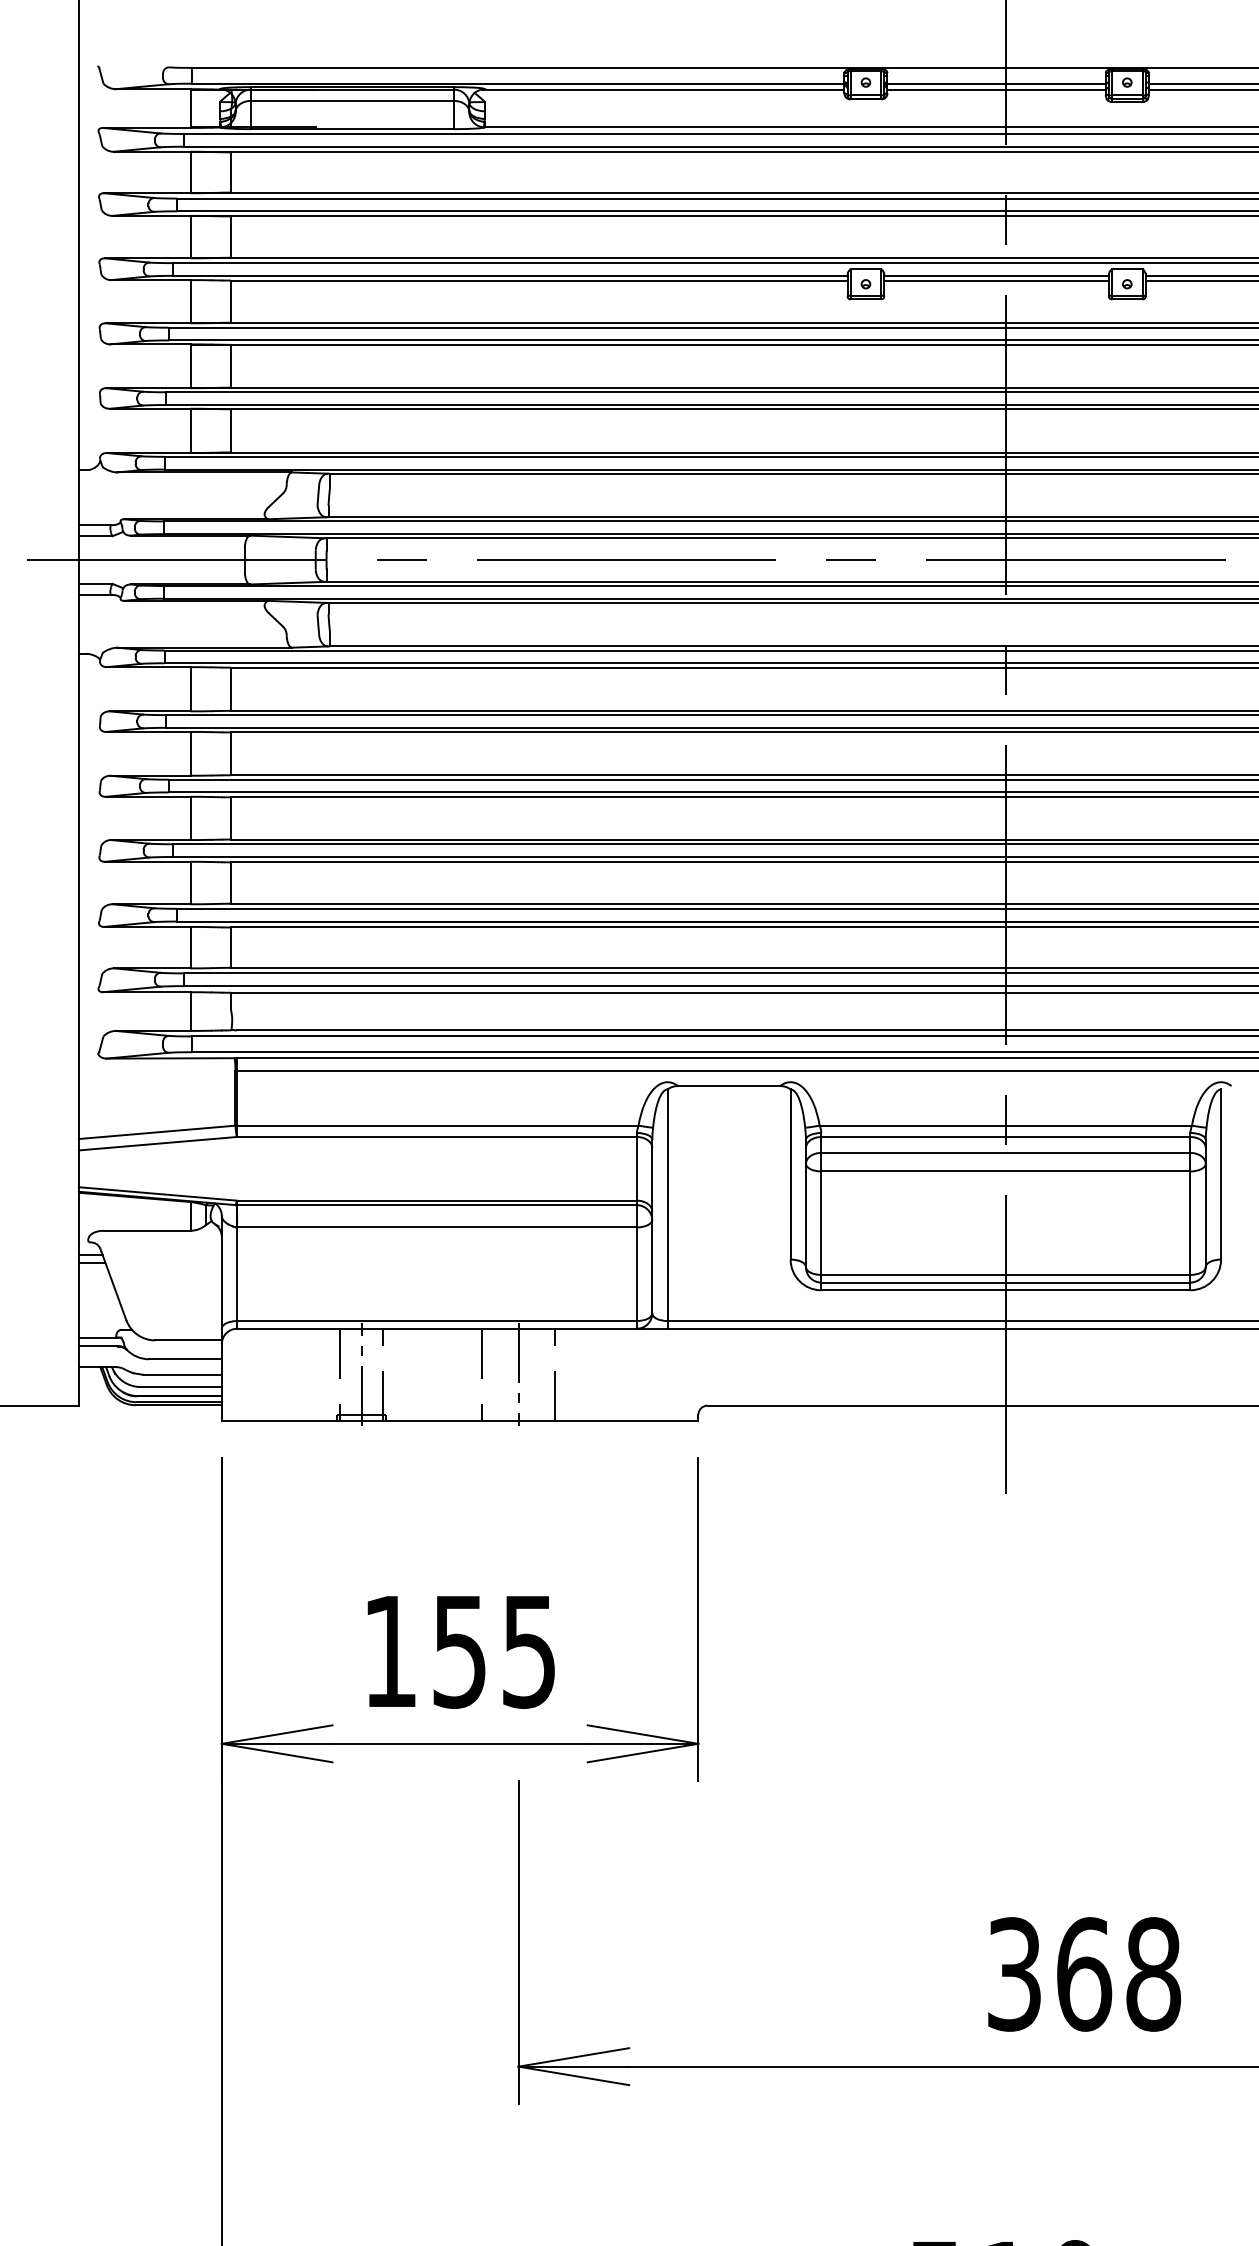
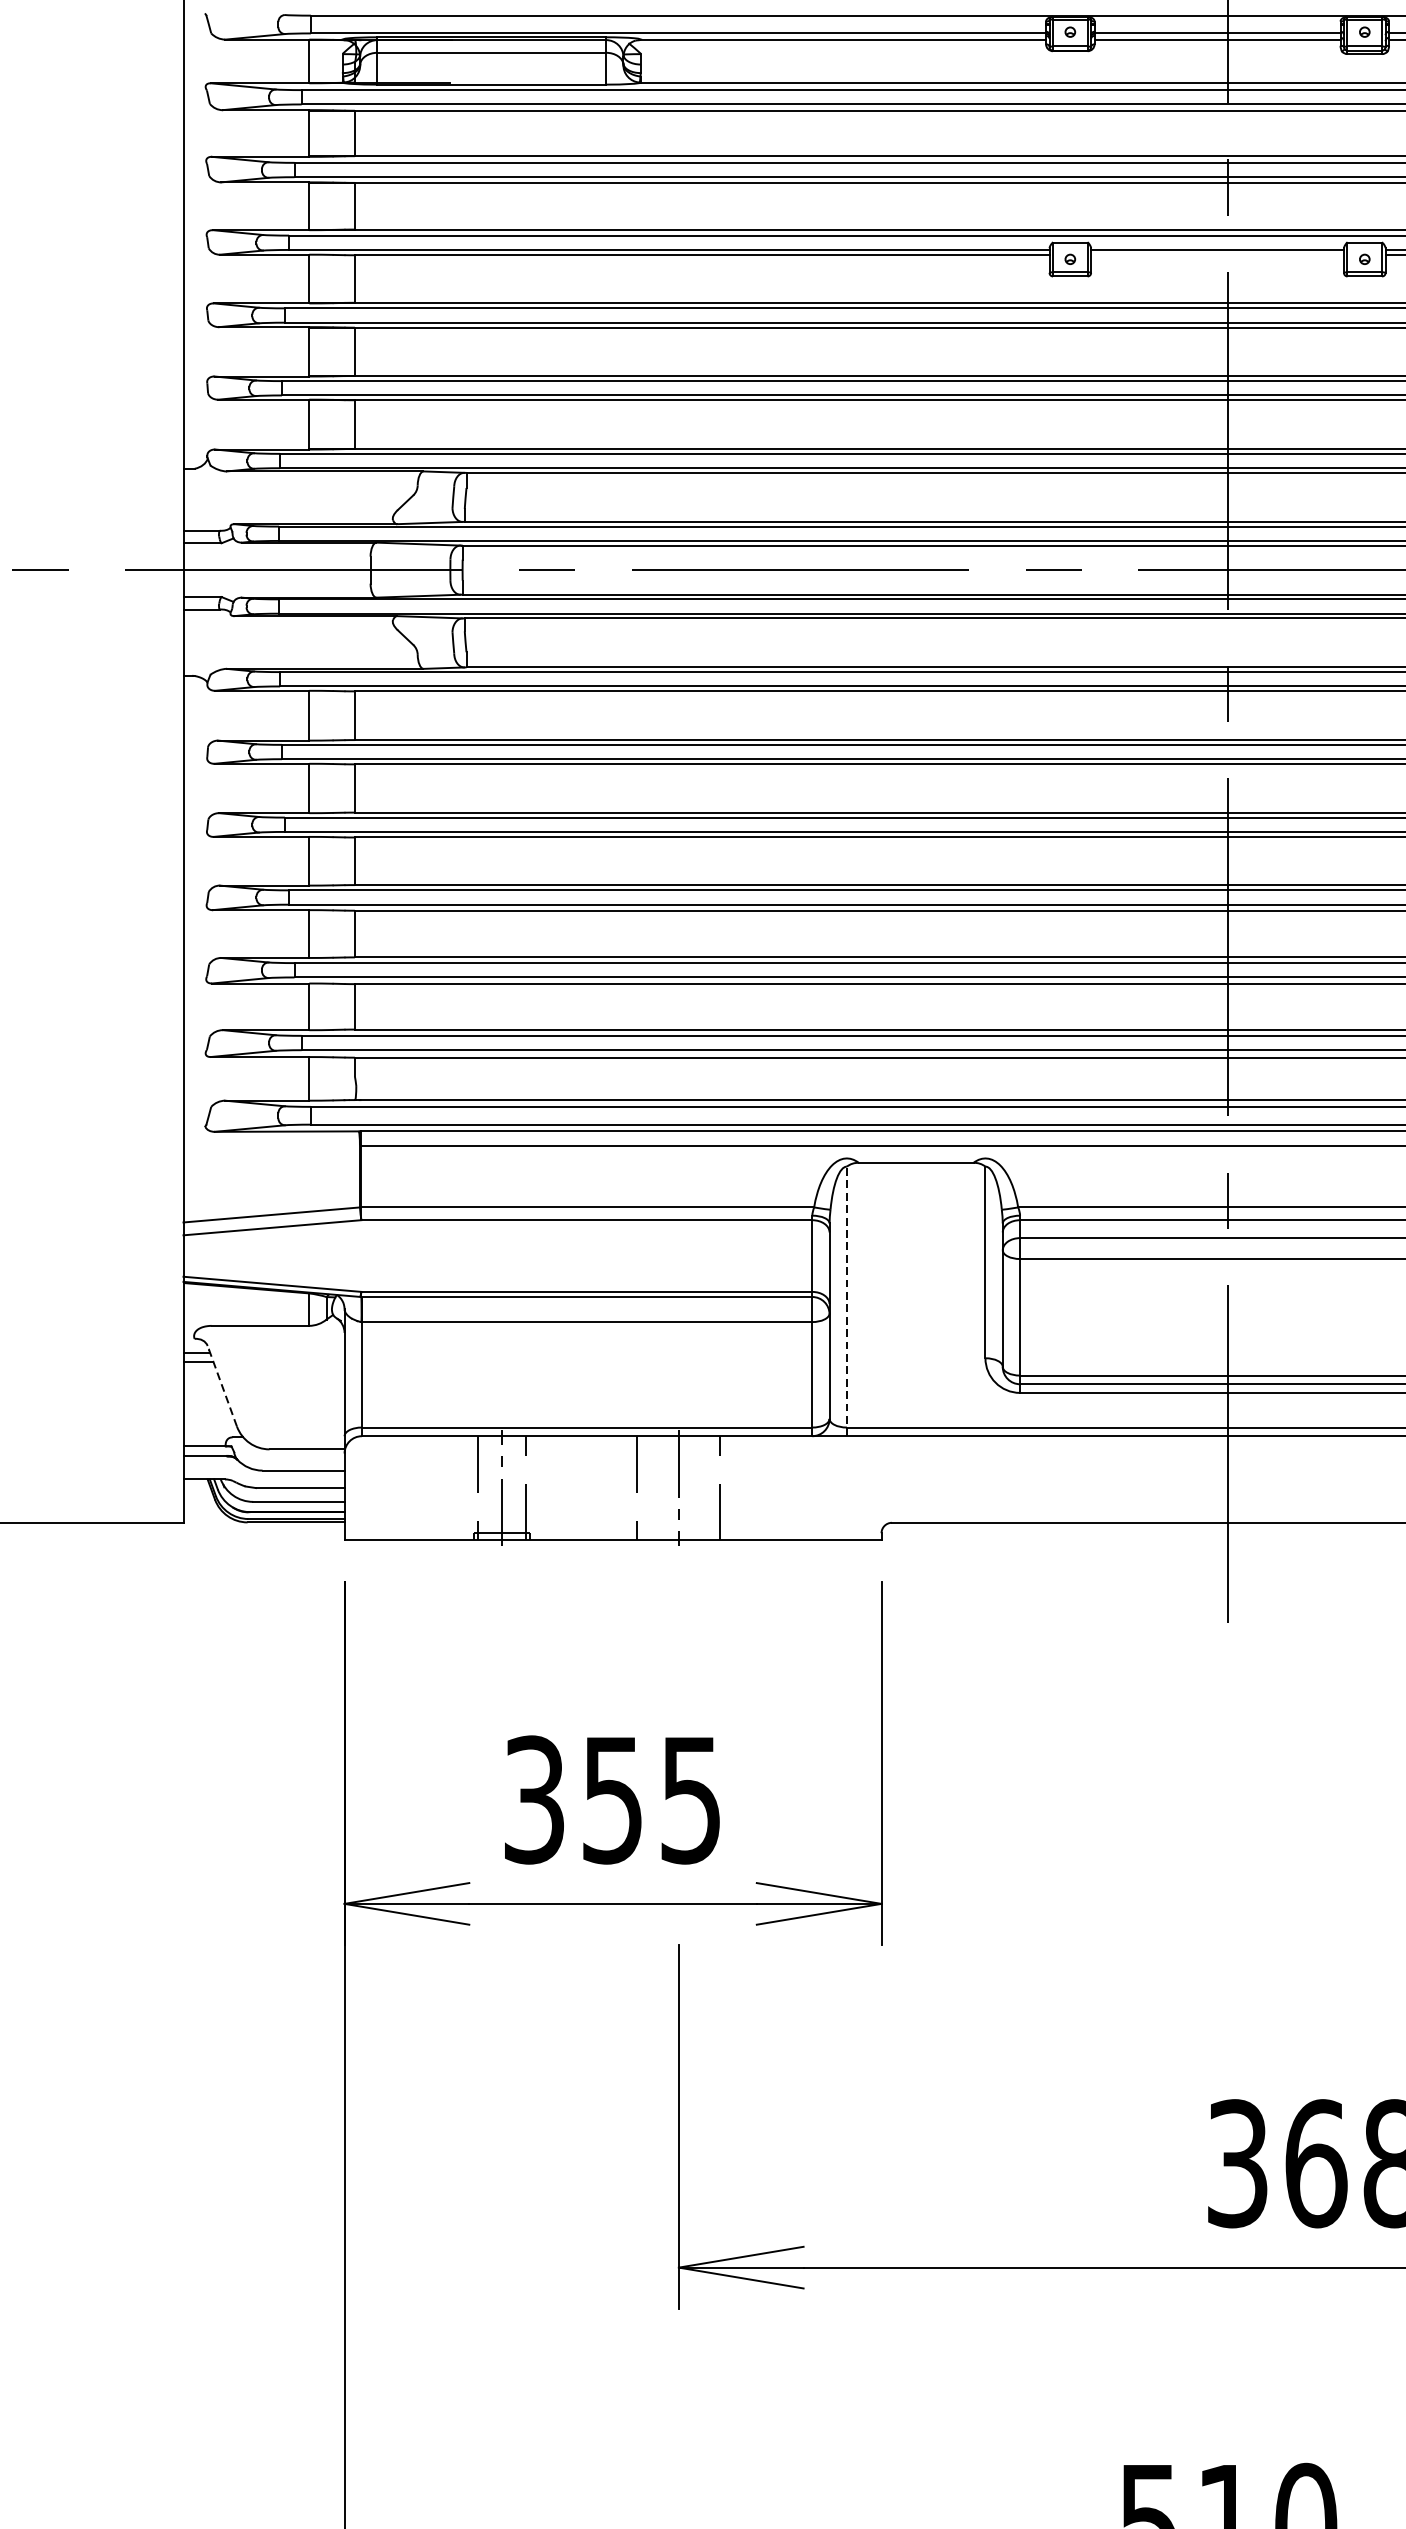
line: (996, 280) -> (1217, 255), removed
line: (667, 1209) -> (846, 1301), solid -> dashed
line: (113, 1283) -> (222, 1385), solid -> dashed
text: (390, 1651) -> (534, 1799), 155 -> 355

